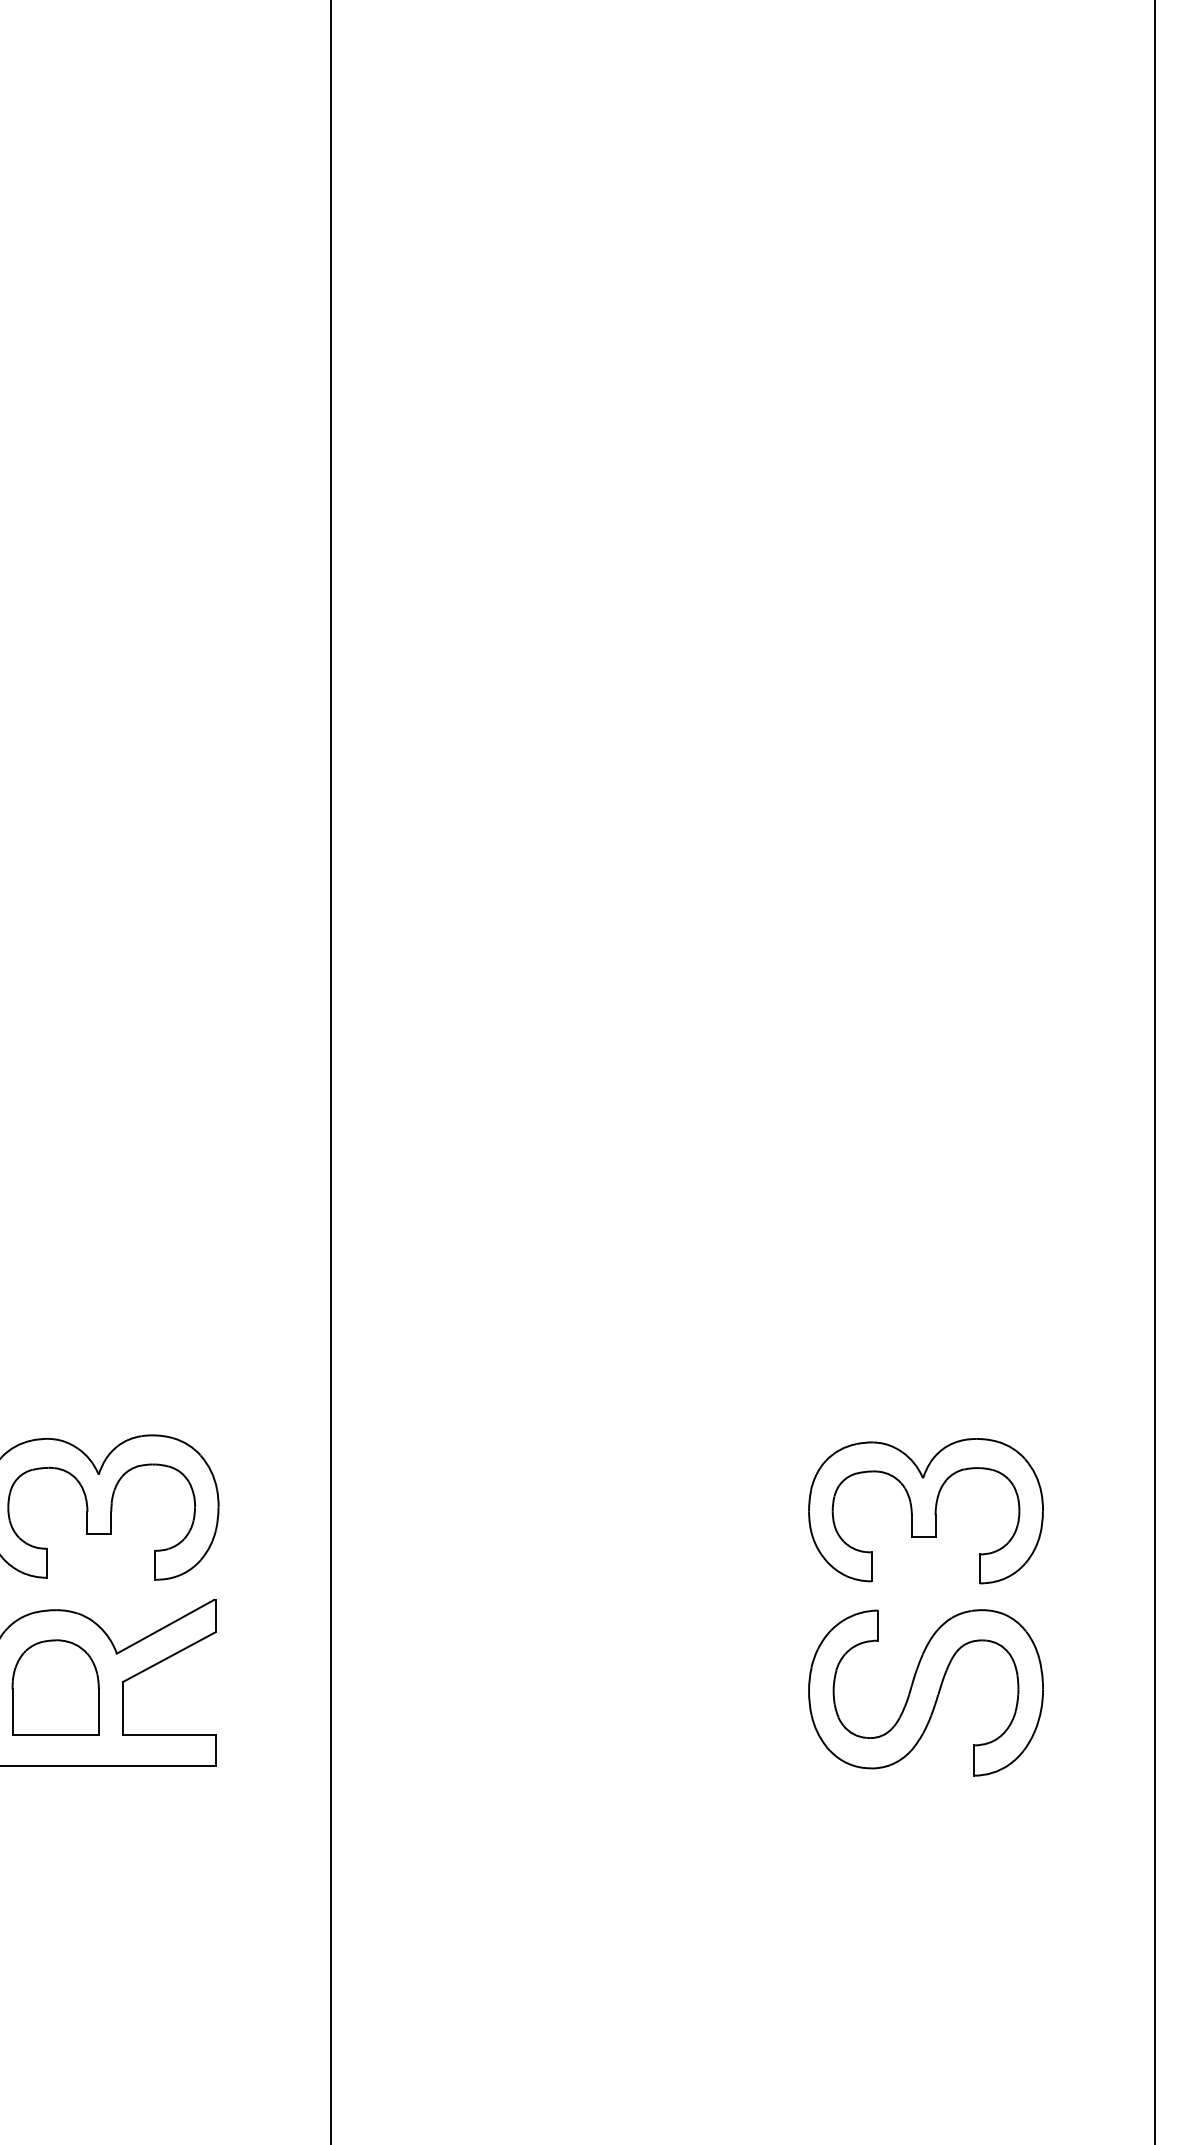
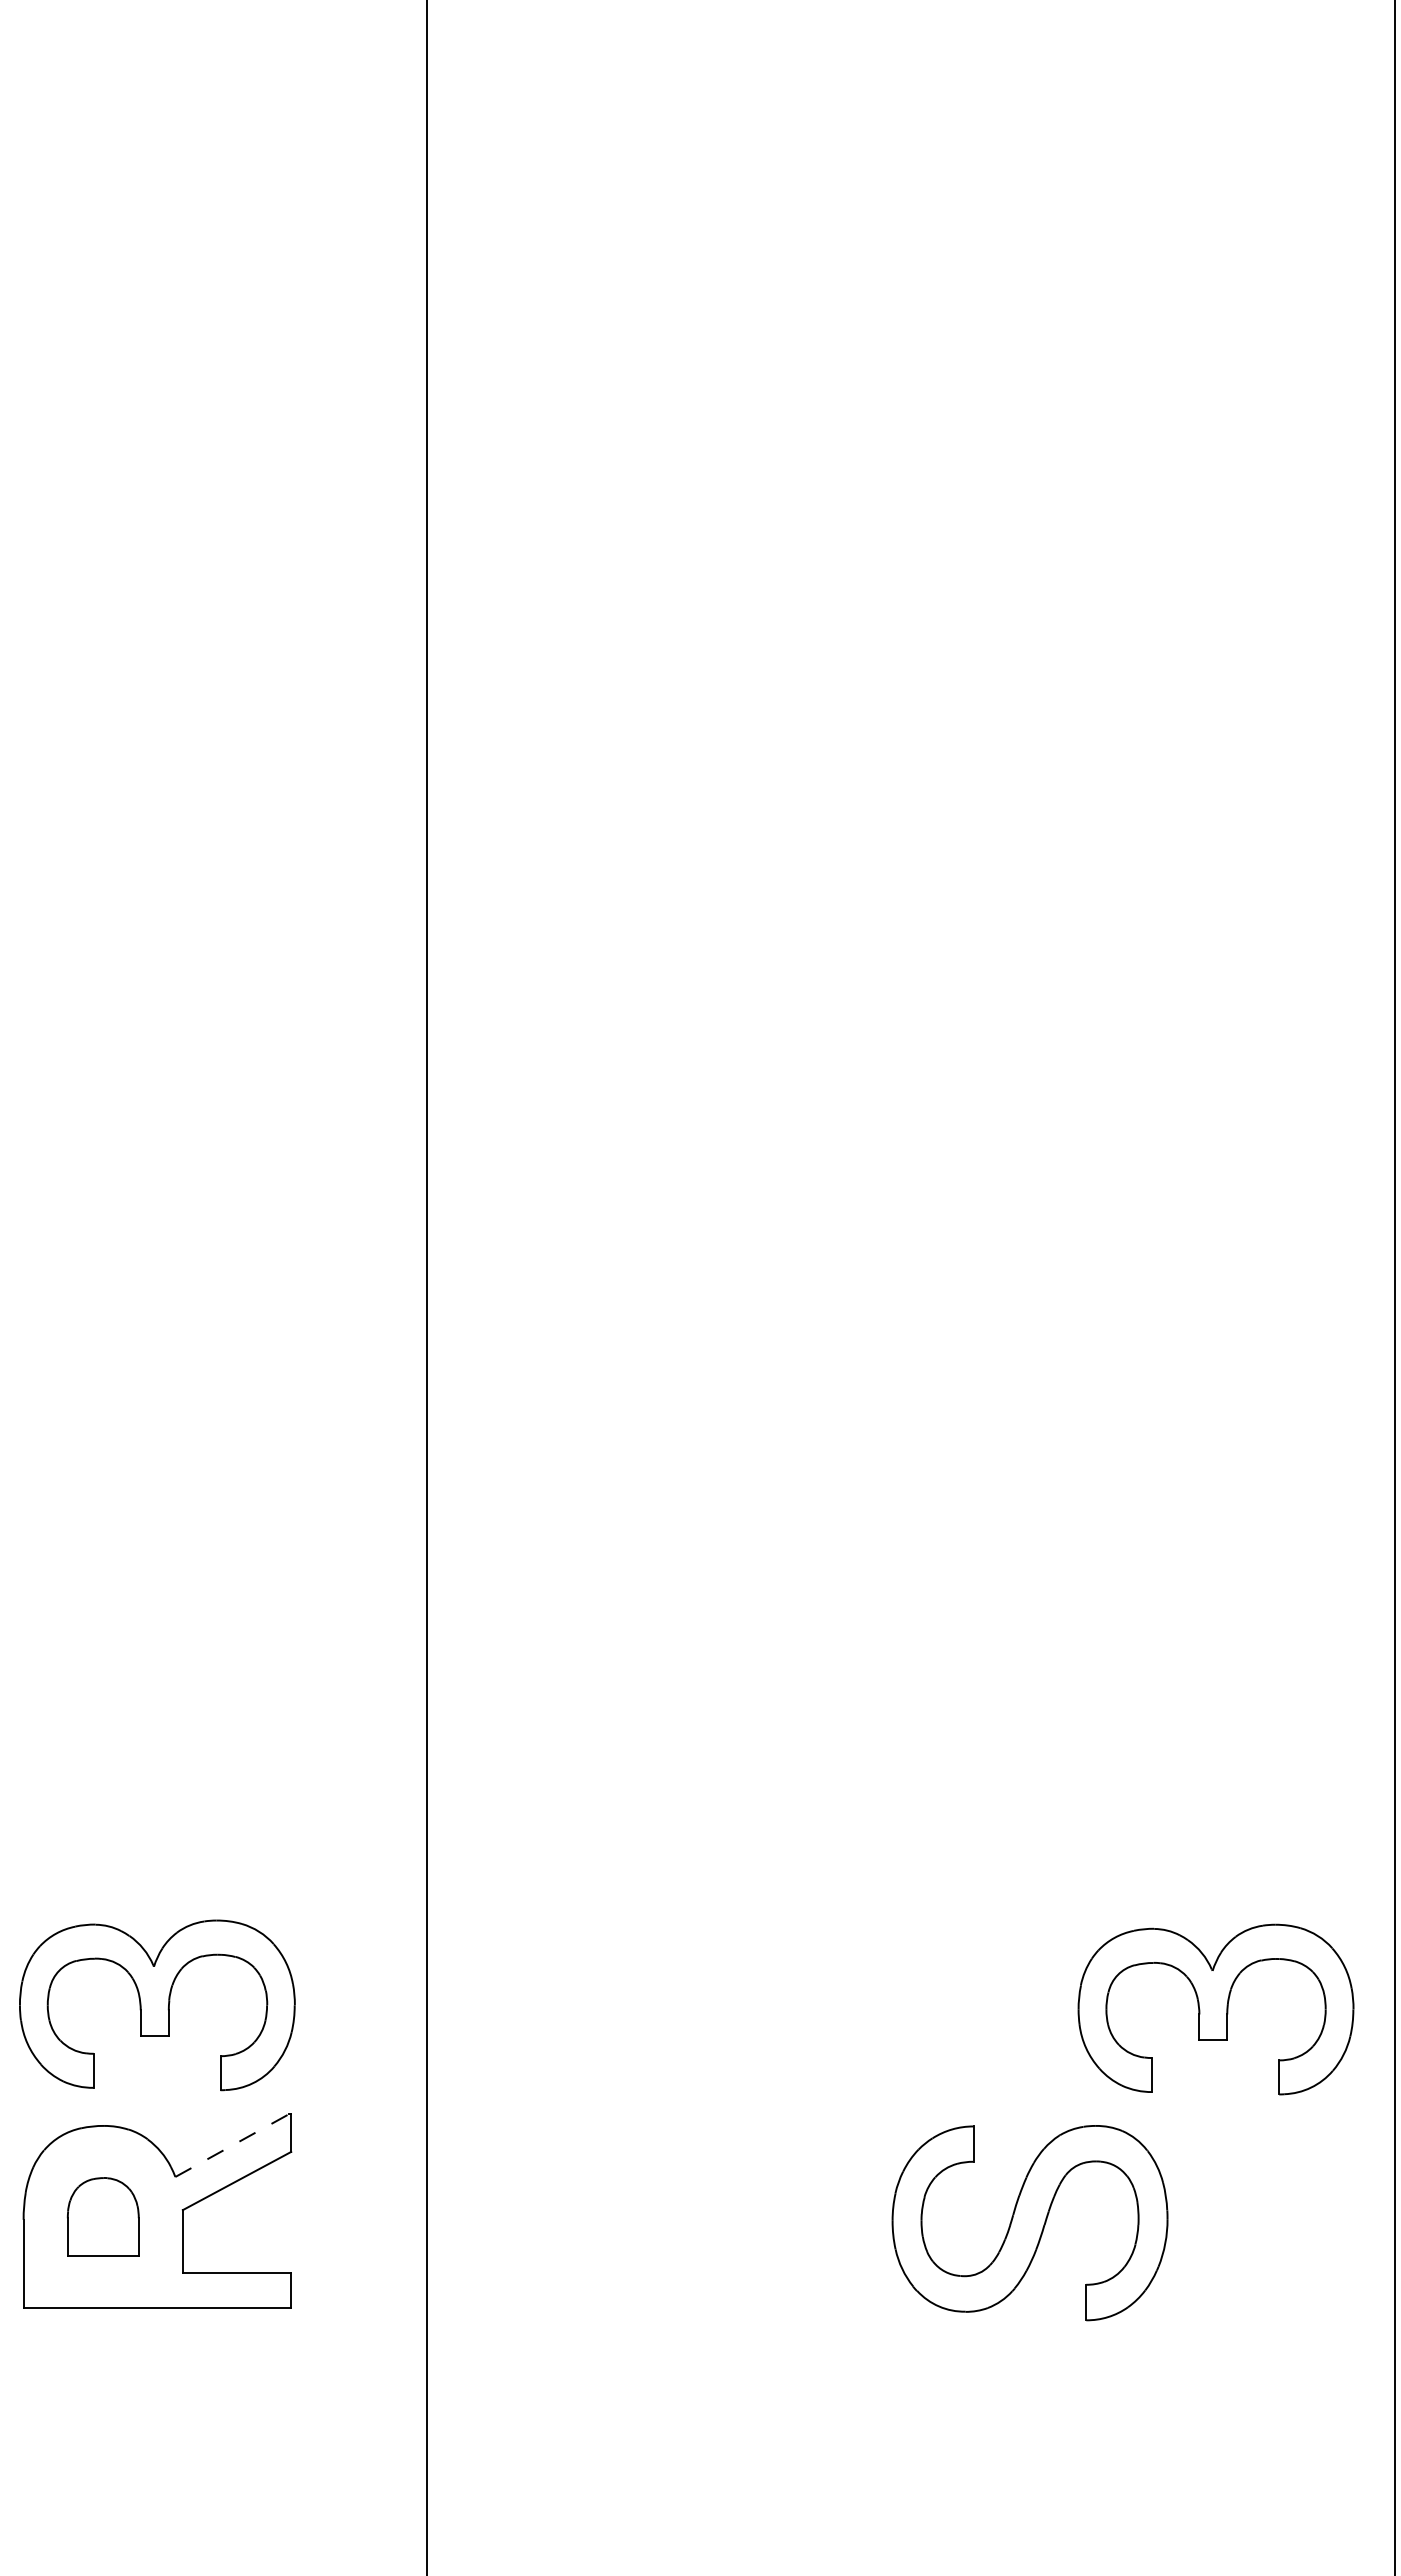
part: (925, 1511) -> (1215, 2009), moved
line: (165, 1626) -> (232, 2145), solid -> dashed
part: (54, 1687) -> (102, 2216), size x0.7
part: (925, 1693) -> (1029, 2223), moved

